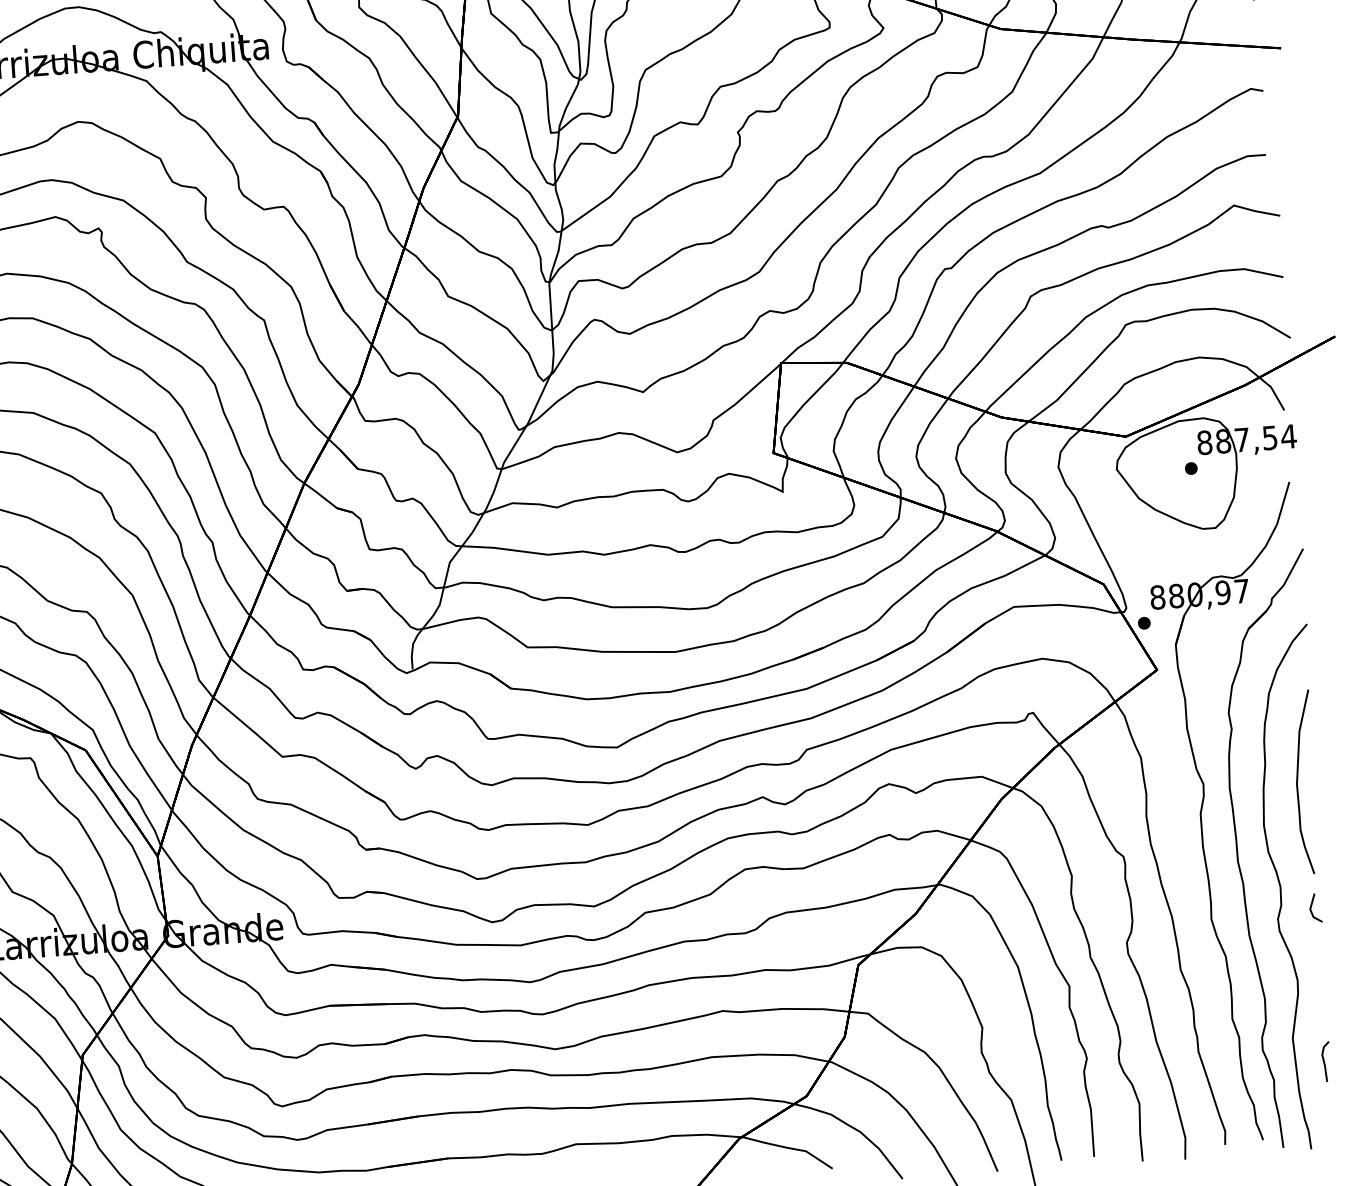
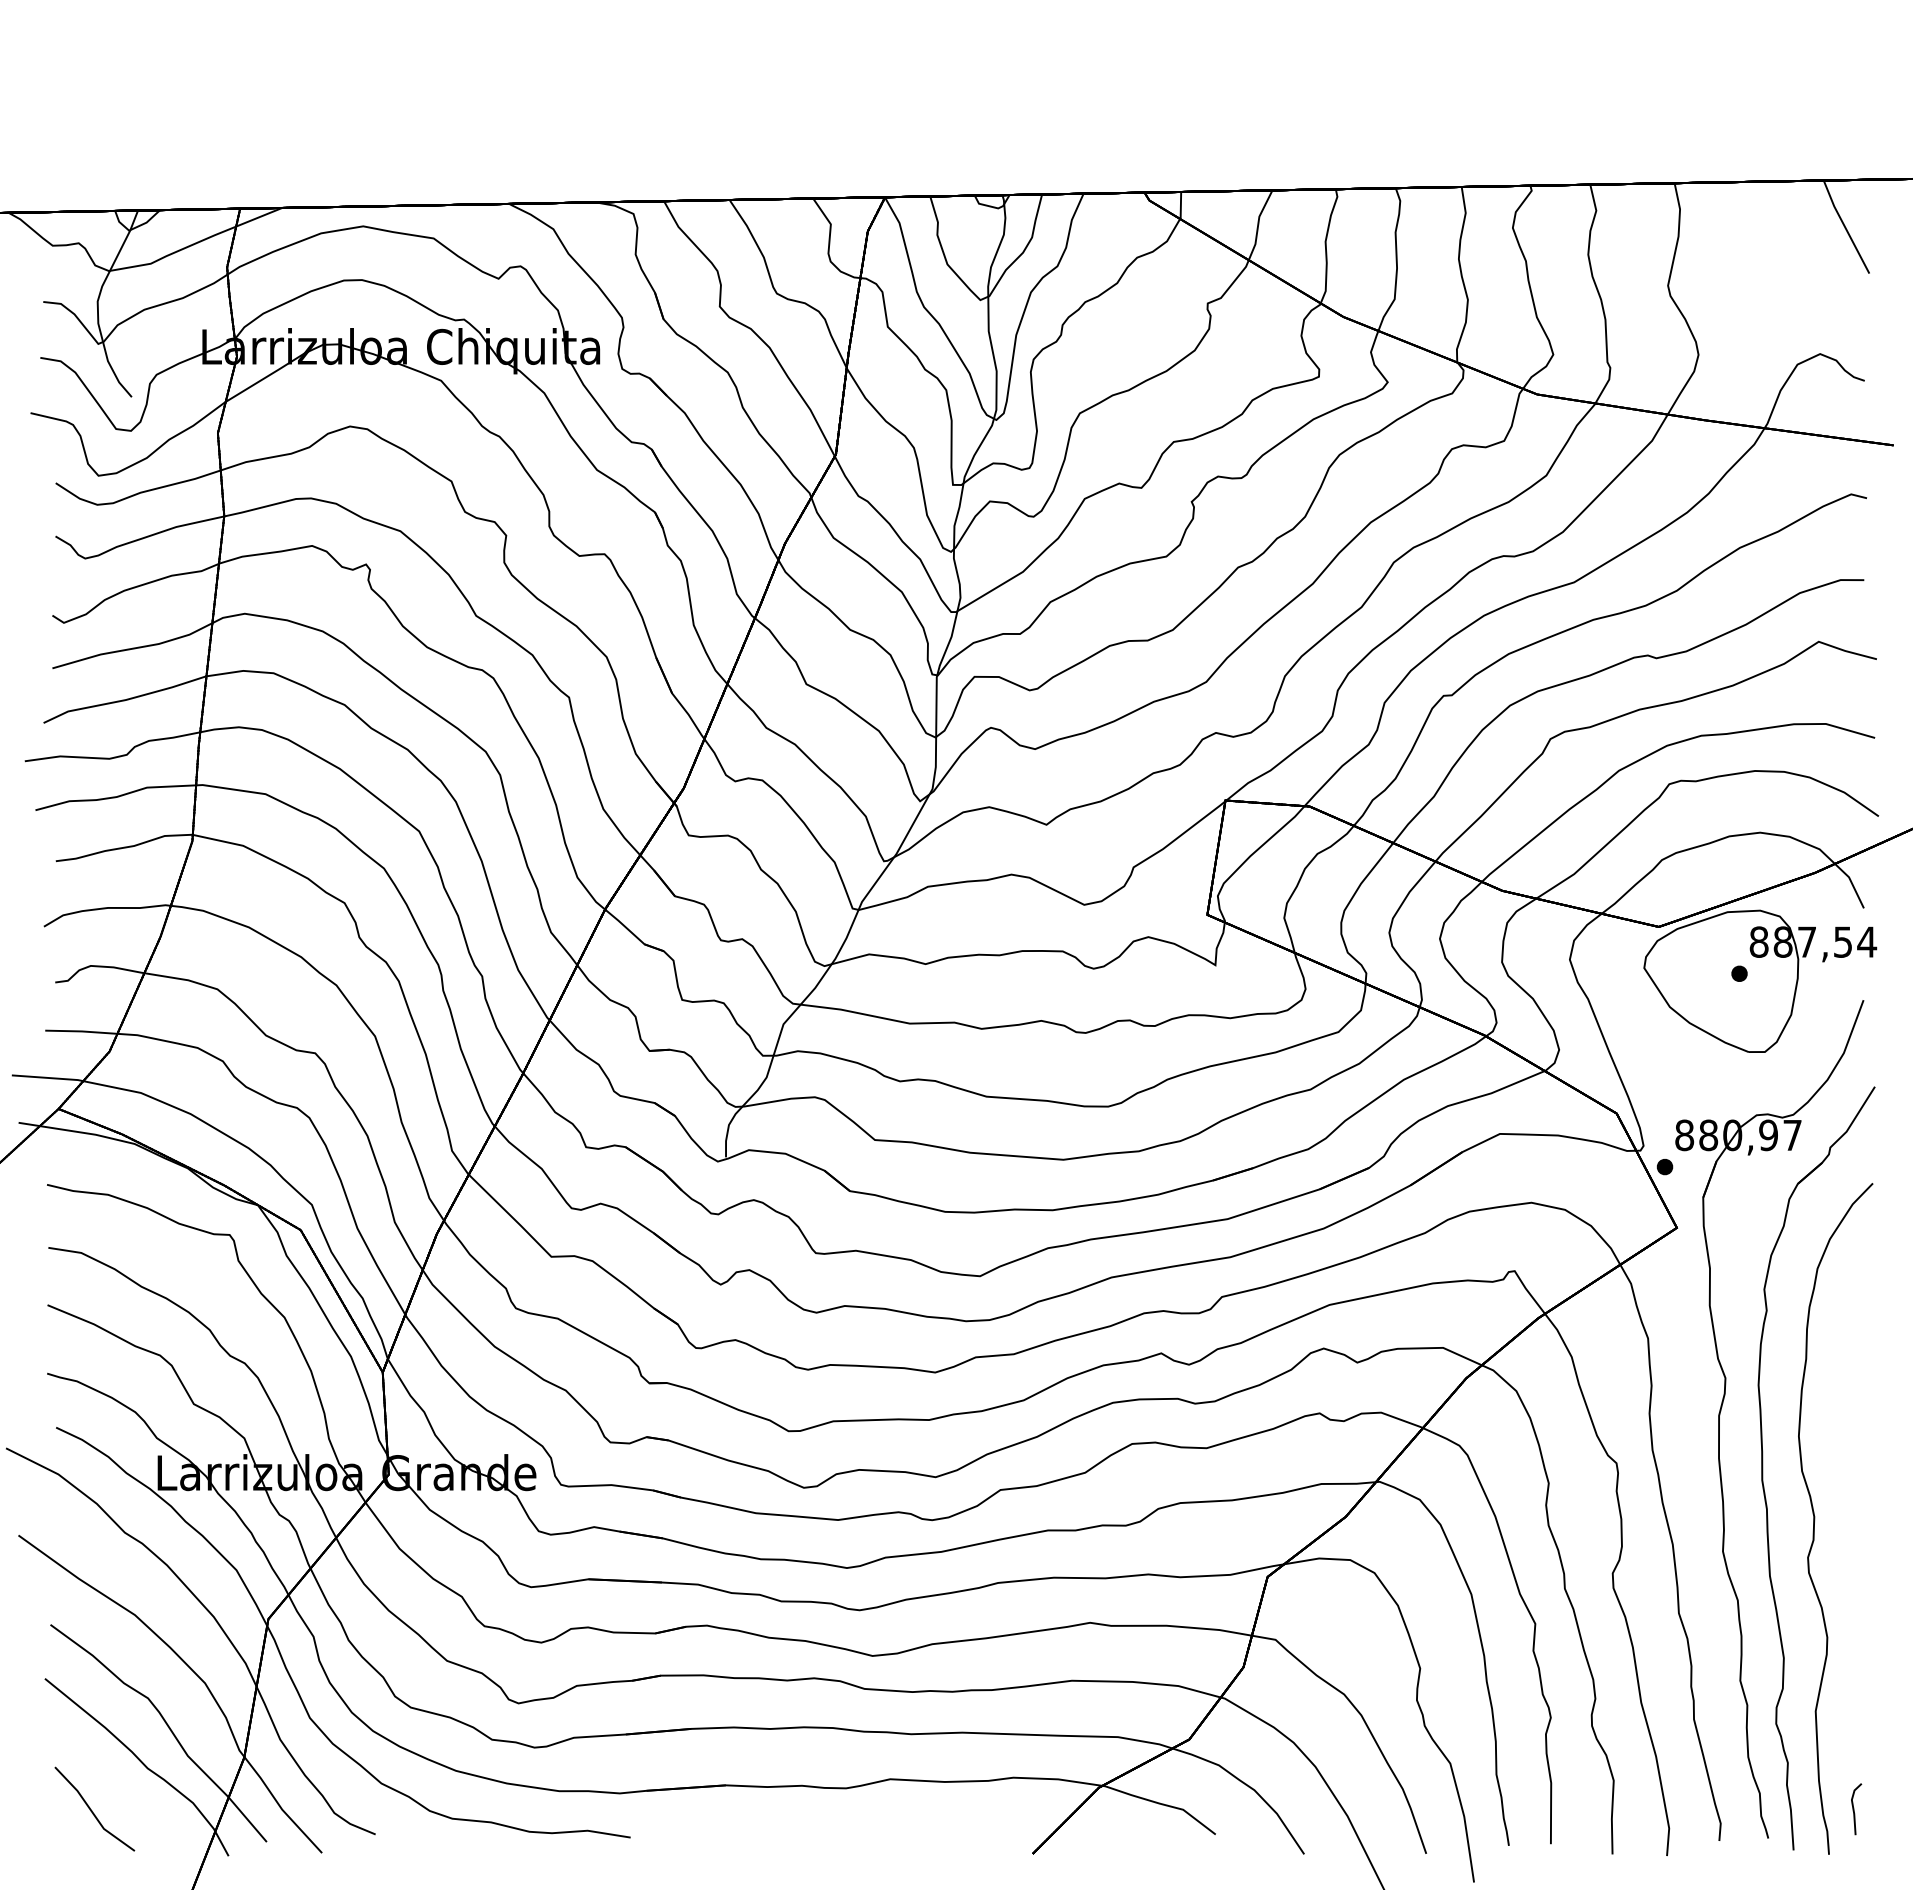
curve: (1298, 782) -> (1846, 1384), removed
line: (1311, 906) -> (1852, 1544), removed
line: (1324, 1062) -> (1854, 1809), moved

